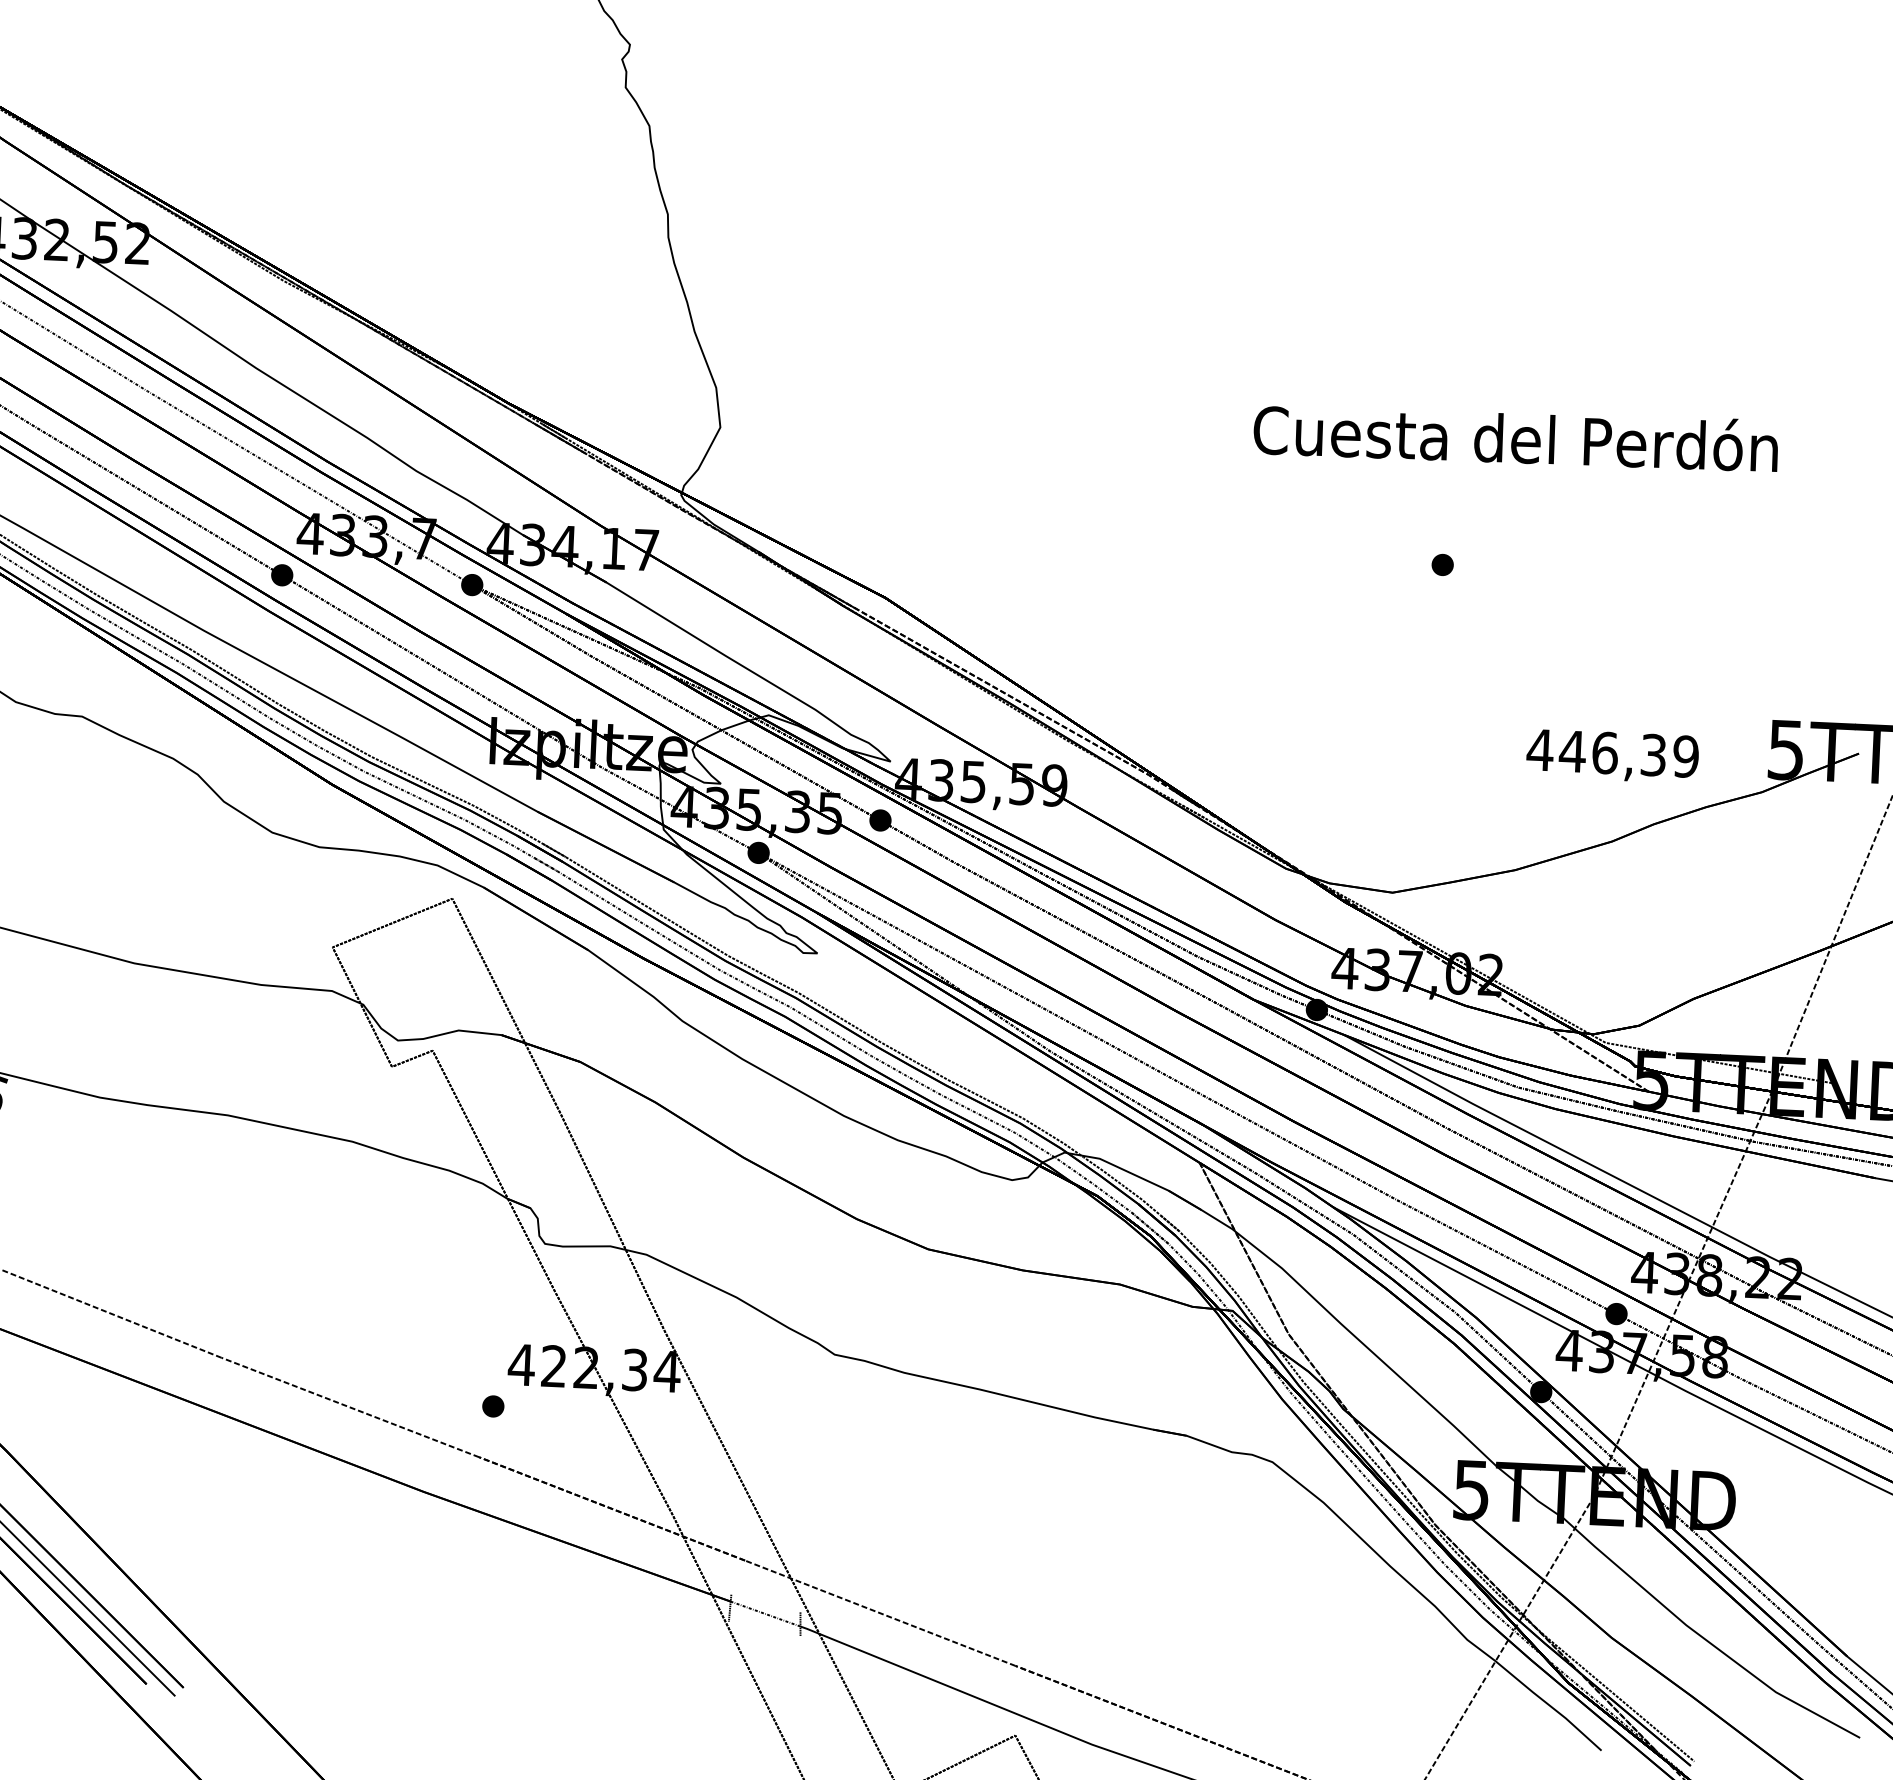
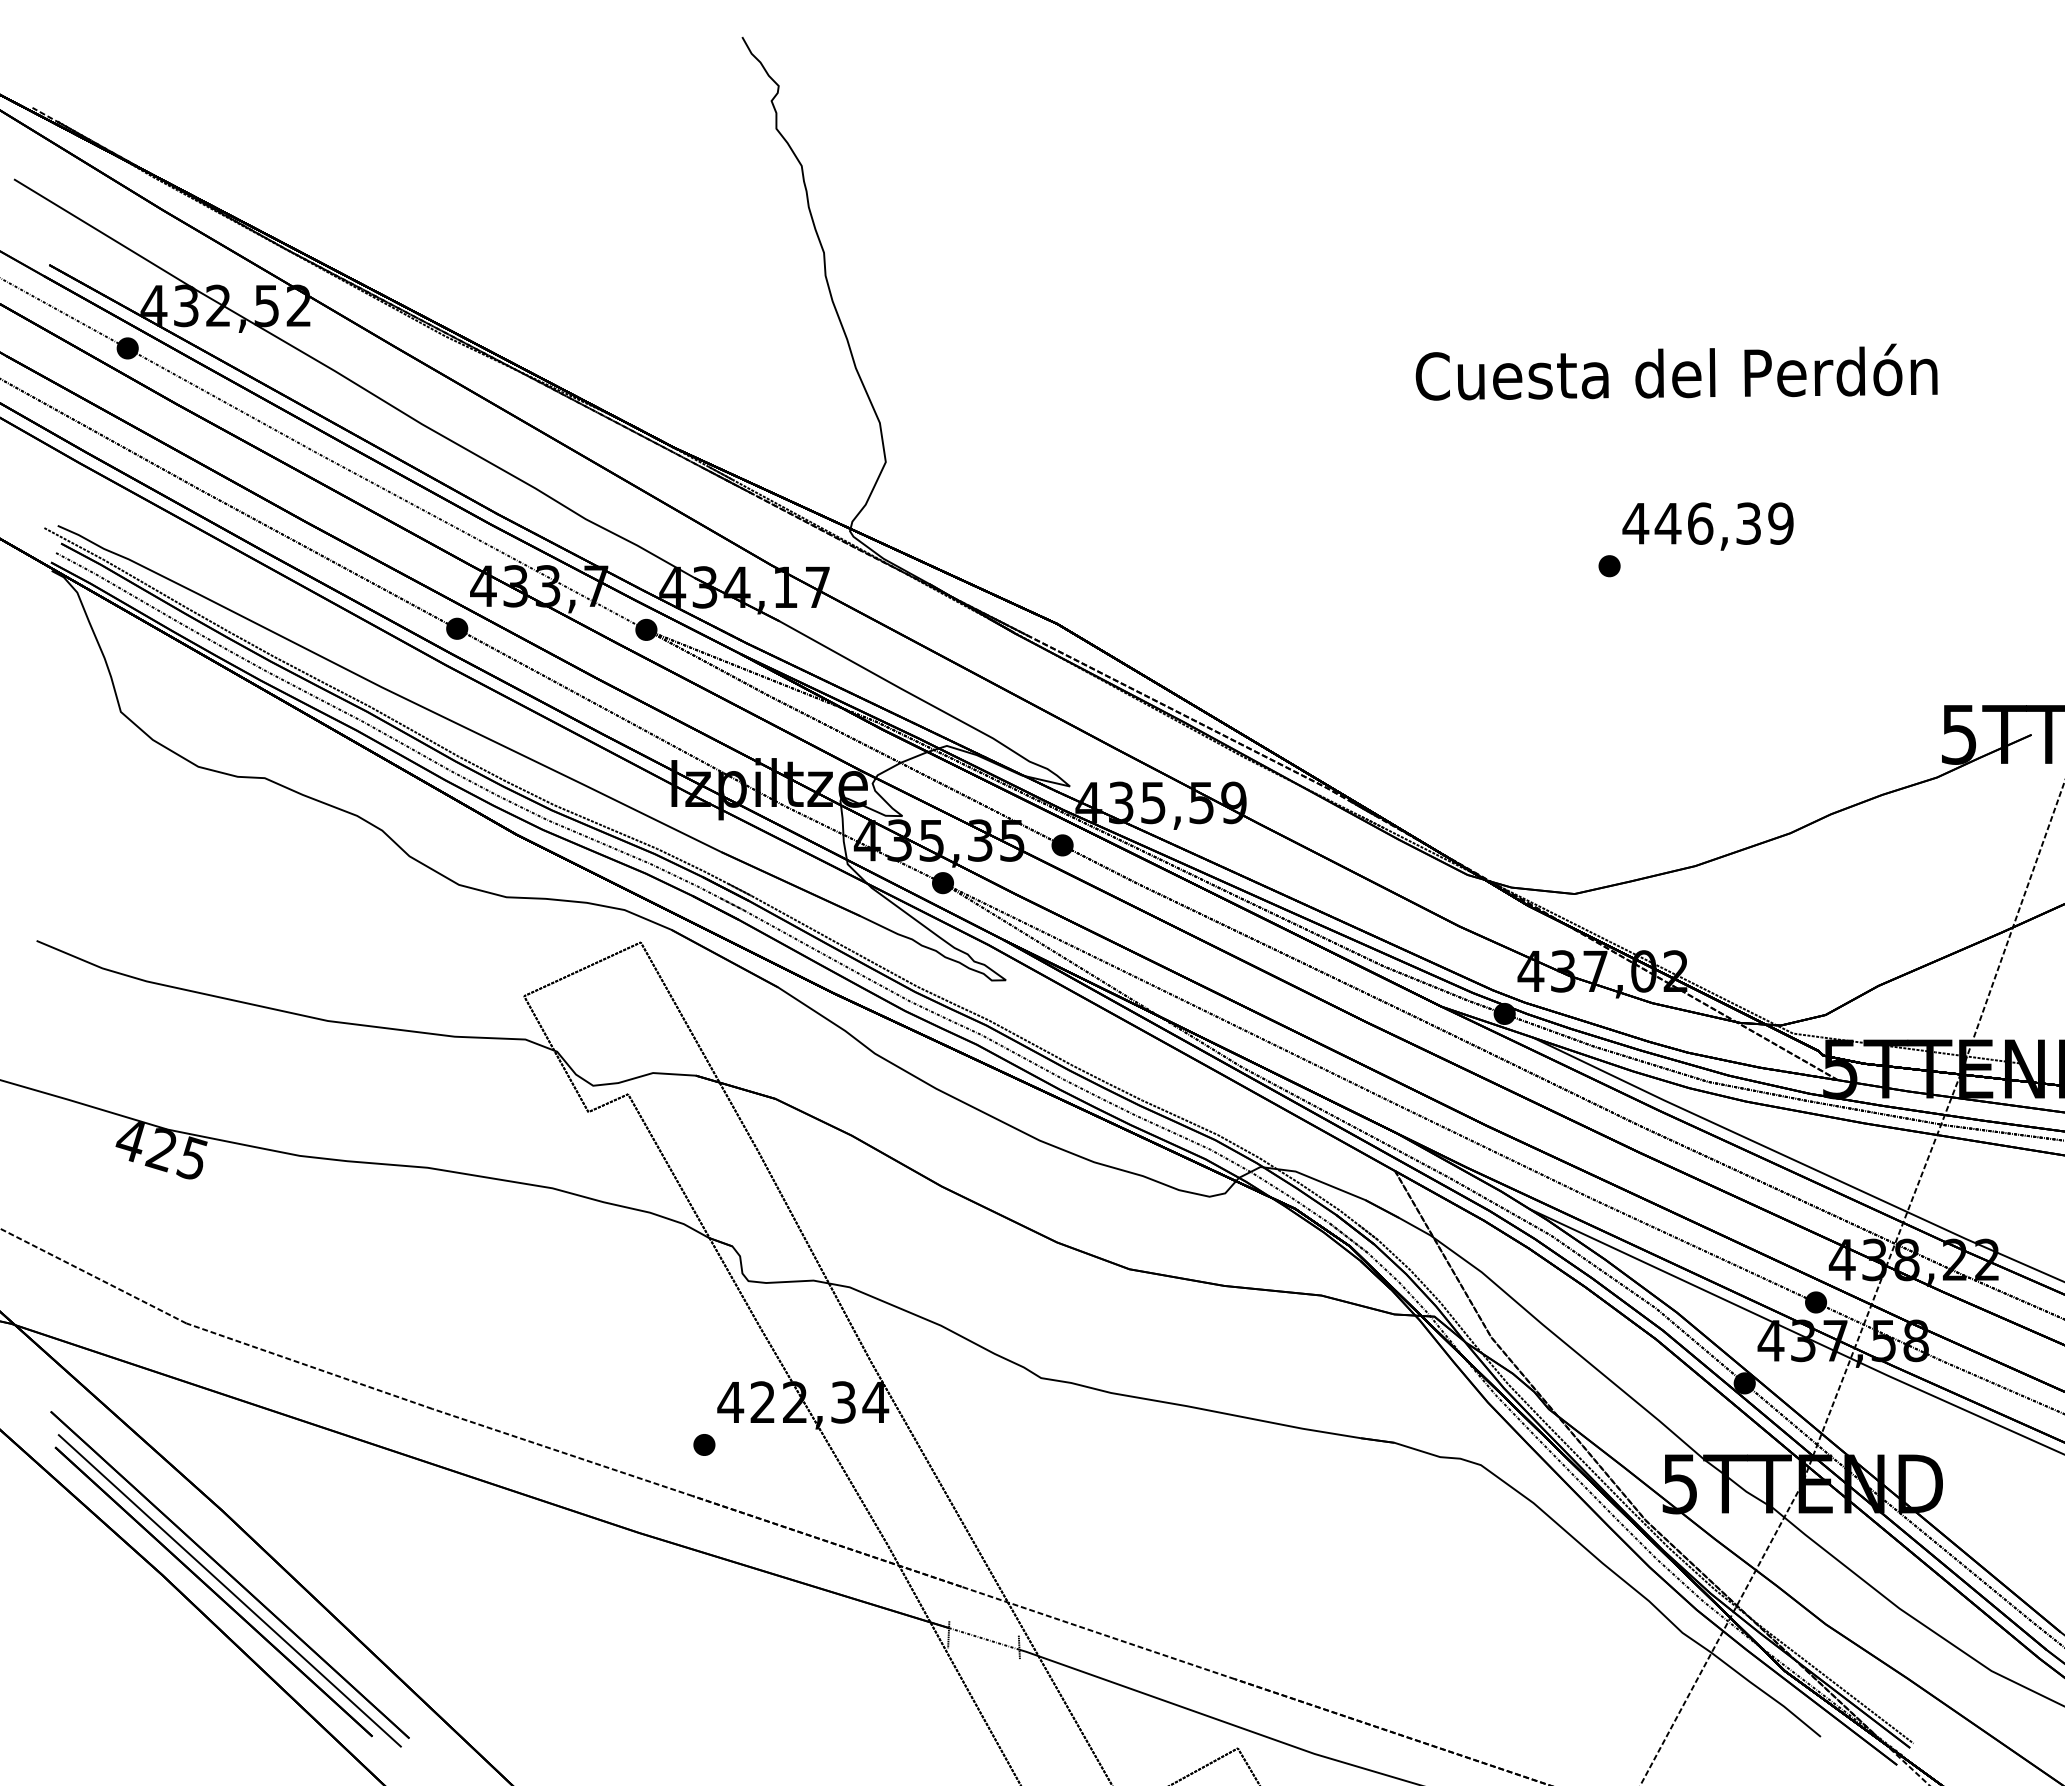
text: (1515, 436) -> (1676, 371), moved
text: (1612, 756) -> (1707, 526), moved

